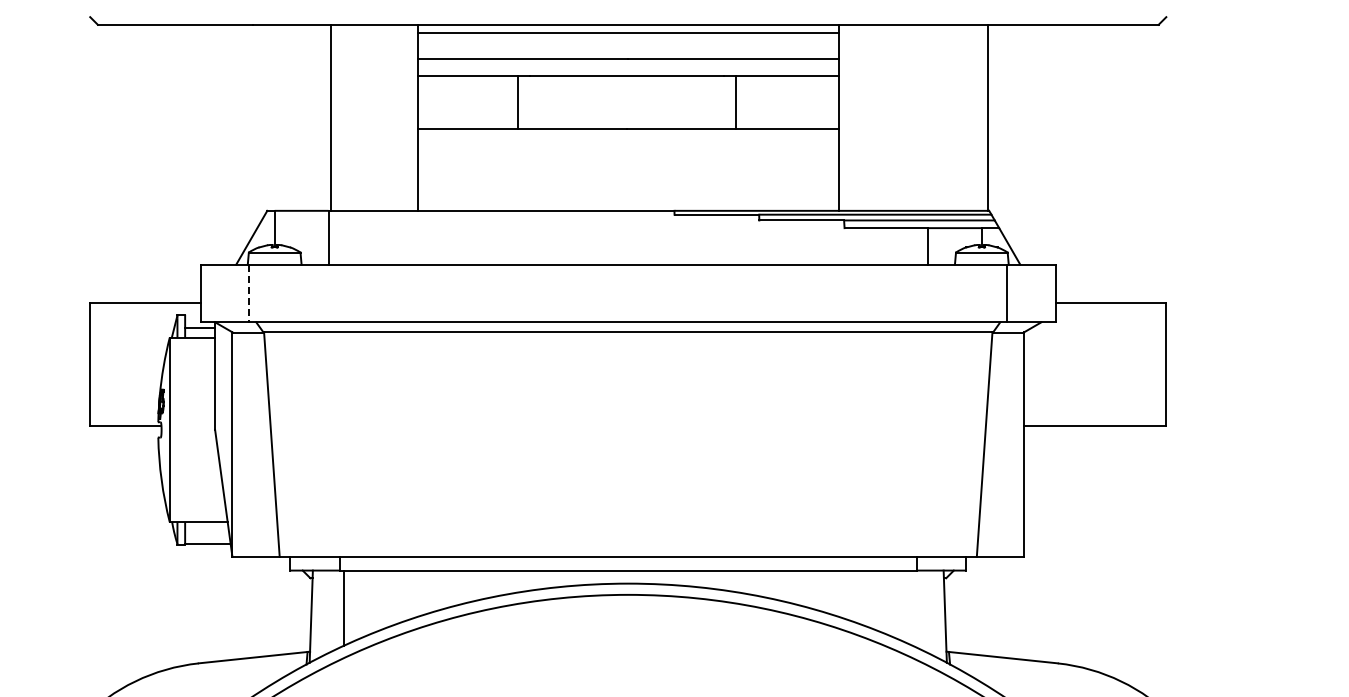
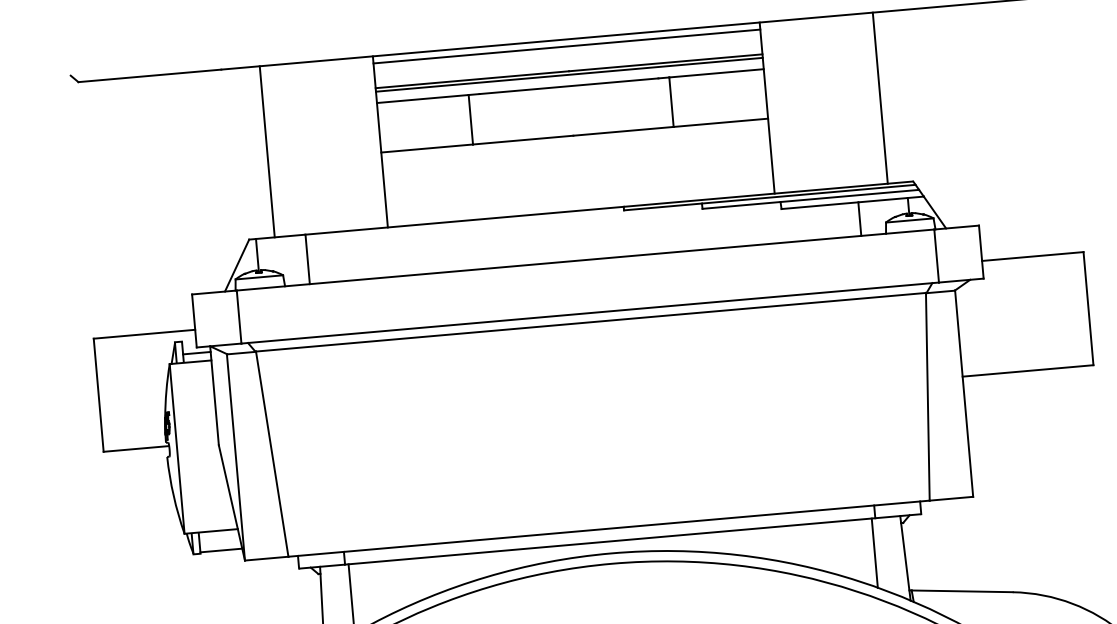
line: (628, 63) -> (569, 75), added
line: (331, 117) -> (267, 151), moved
line: (987, 117) -> (880, 97), moved
line: (249, 293) -> (239, 317), dashed -> solid
line: (912, 607) -> (874, 552), added

